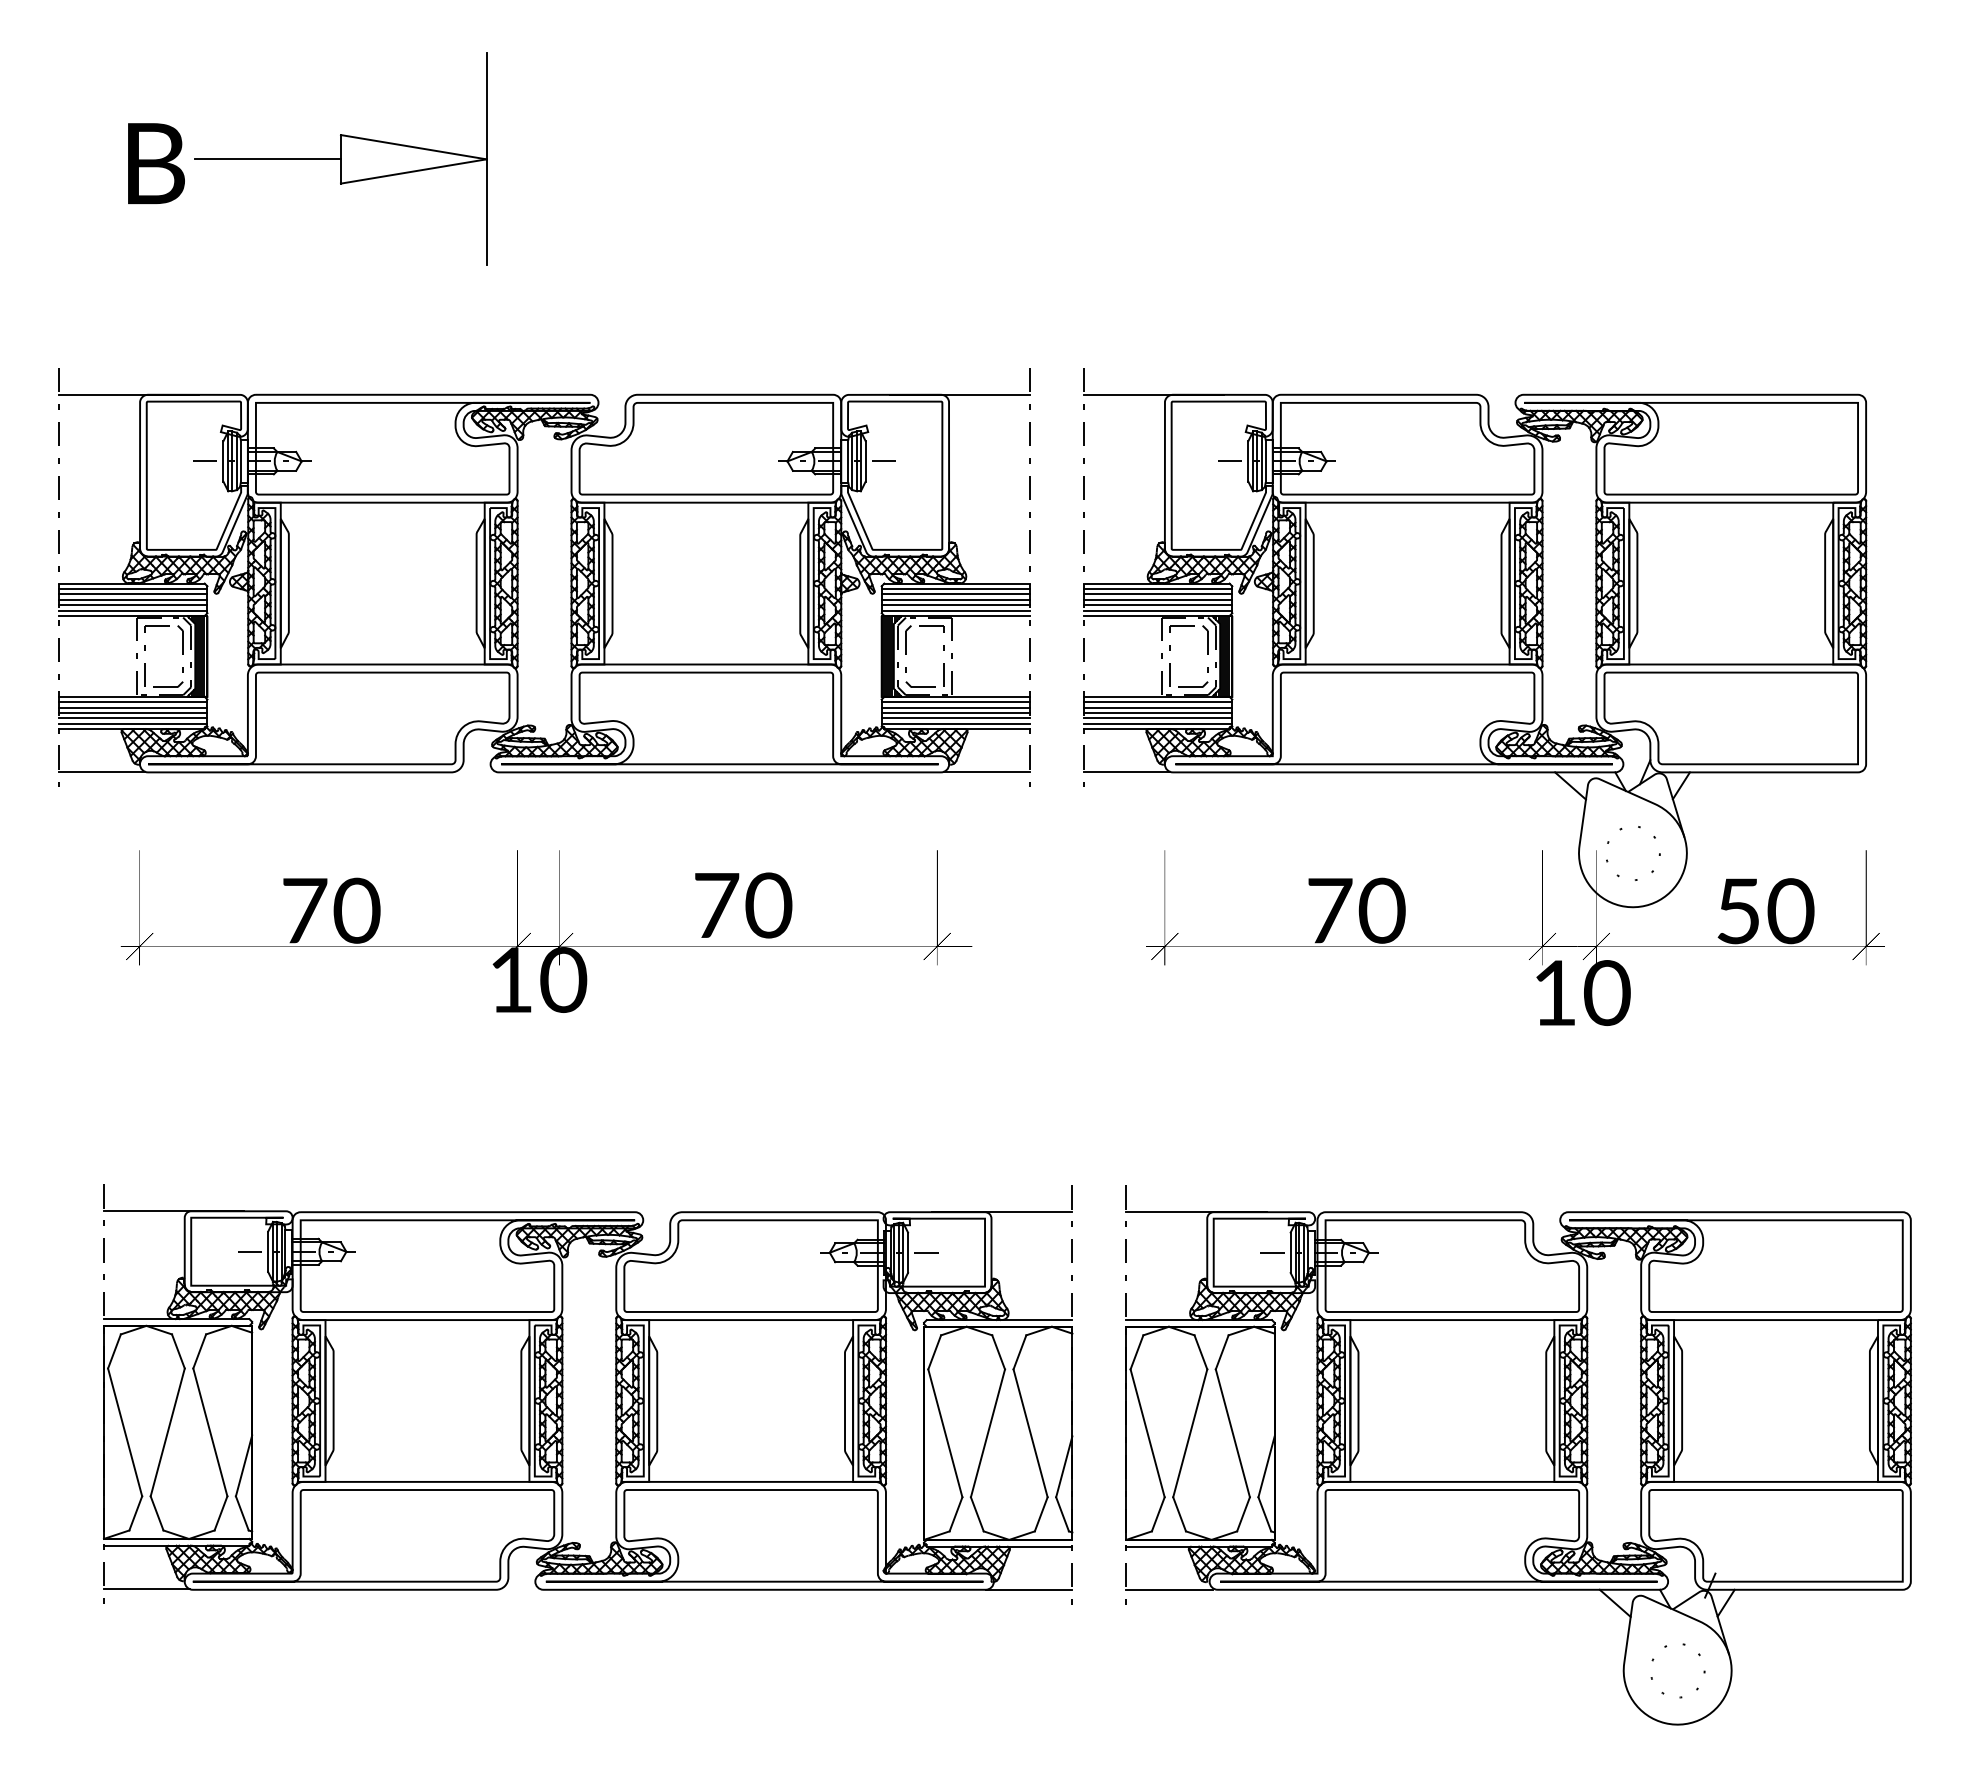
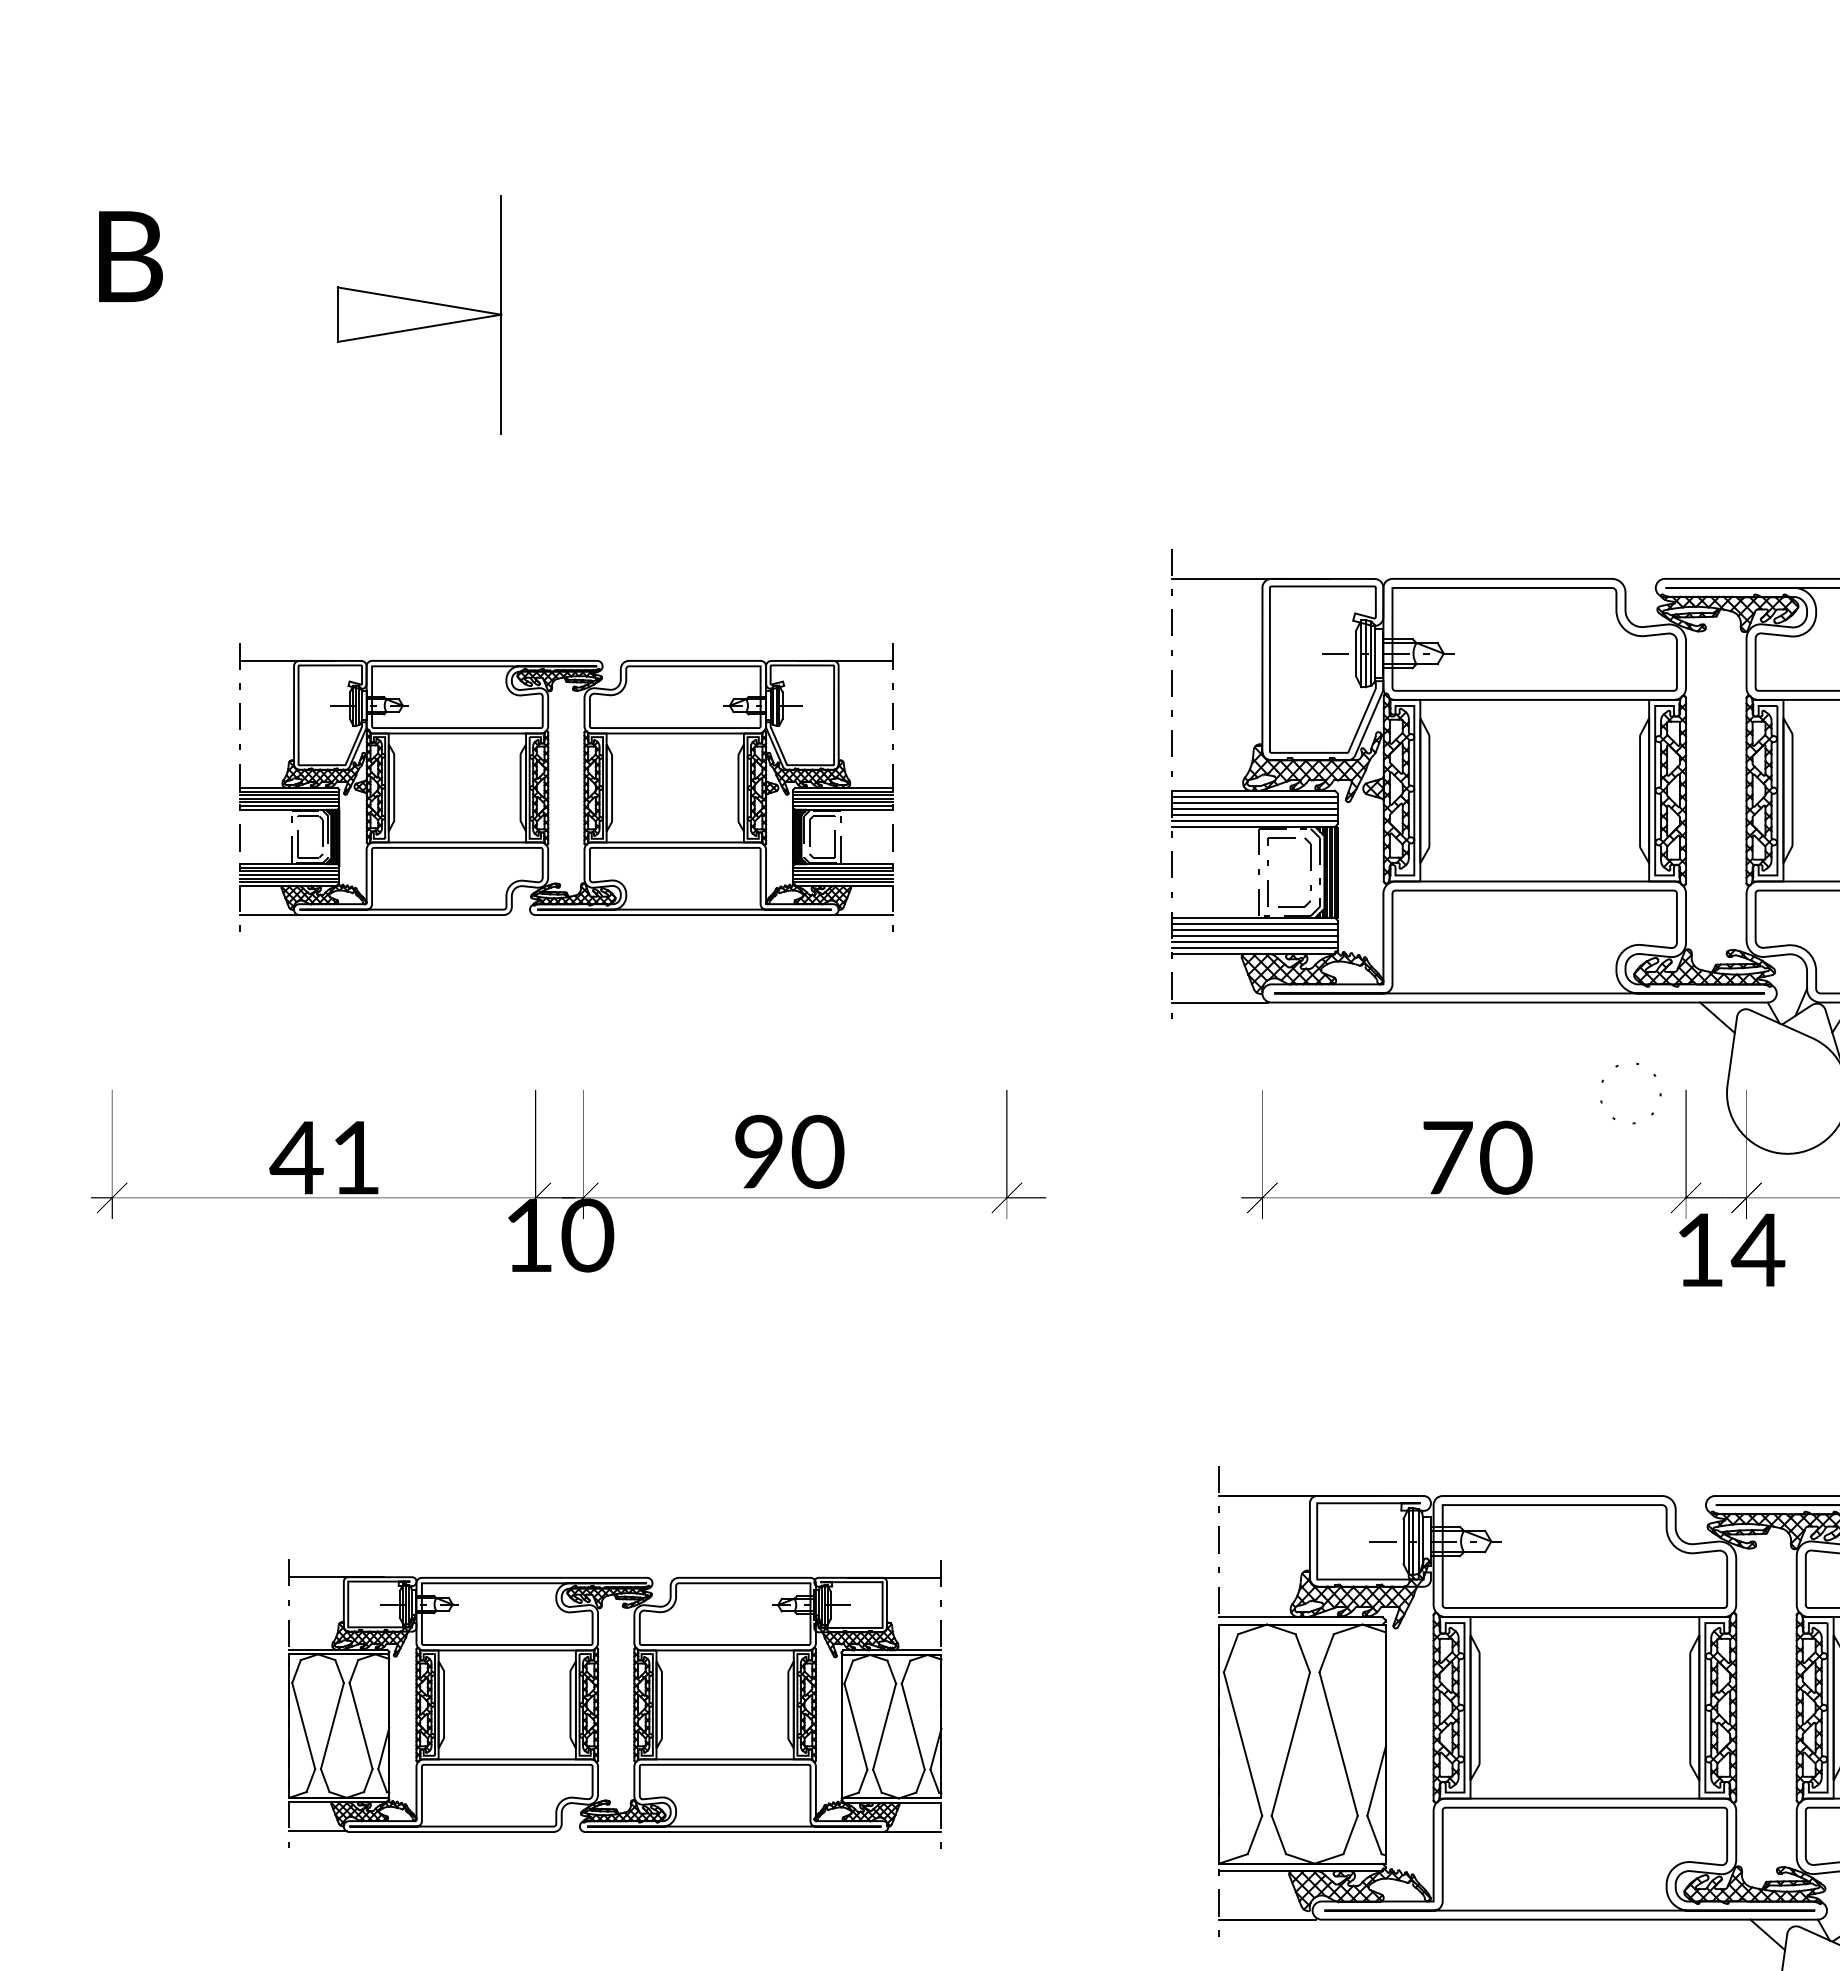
line: (267, 159) -> (255, 314), removed
text: (156, 163) -> (130, 256), moved
part: (544, 577) -> (566, 783), size x0.6
circle: (1633, 853) -> (1631, 1093), moved
text: (717, 904) -> (760, 1150), 70 -> 90
text: (329, 910) -> (325, 1157), 70 -> 41
text: (1606, 993) -> (1757, 1250), 10 -> 14
part: (588, 1394) -> (615, 1700), size x0.6

